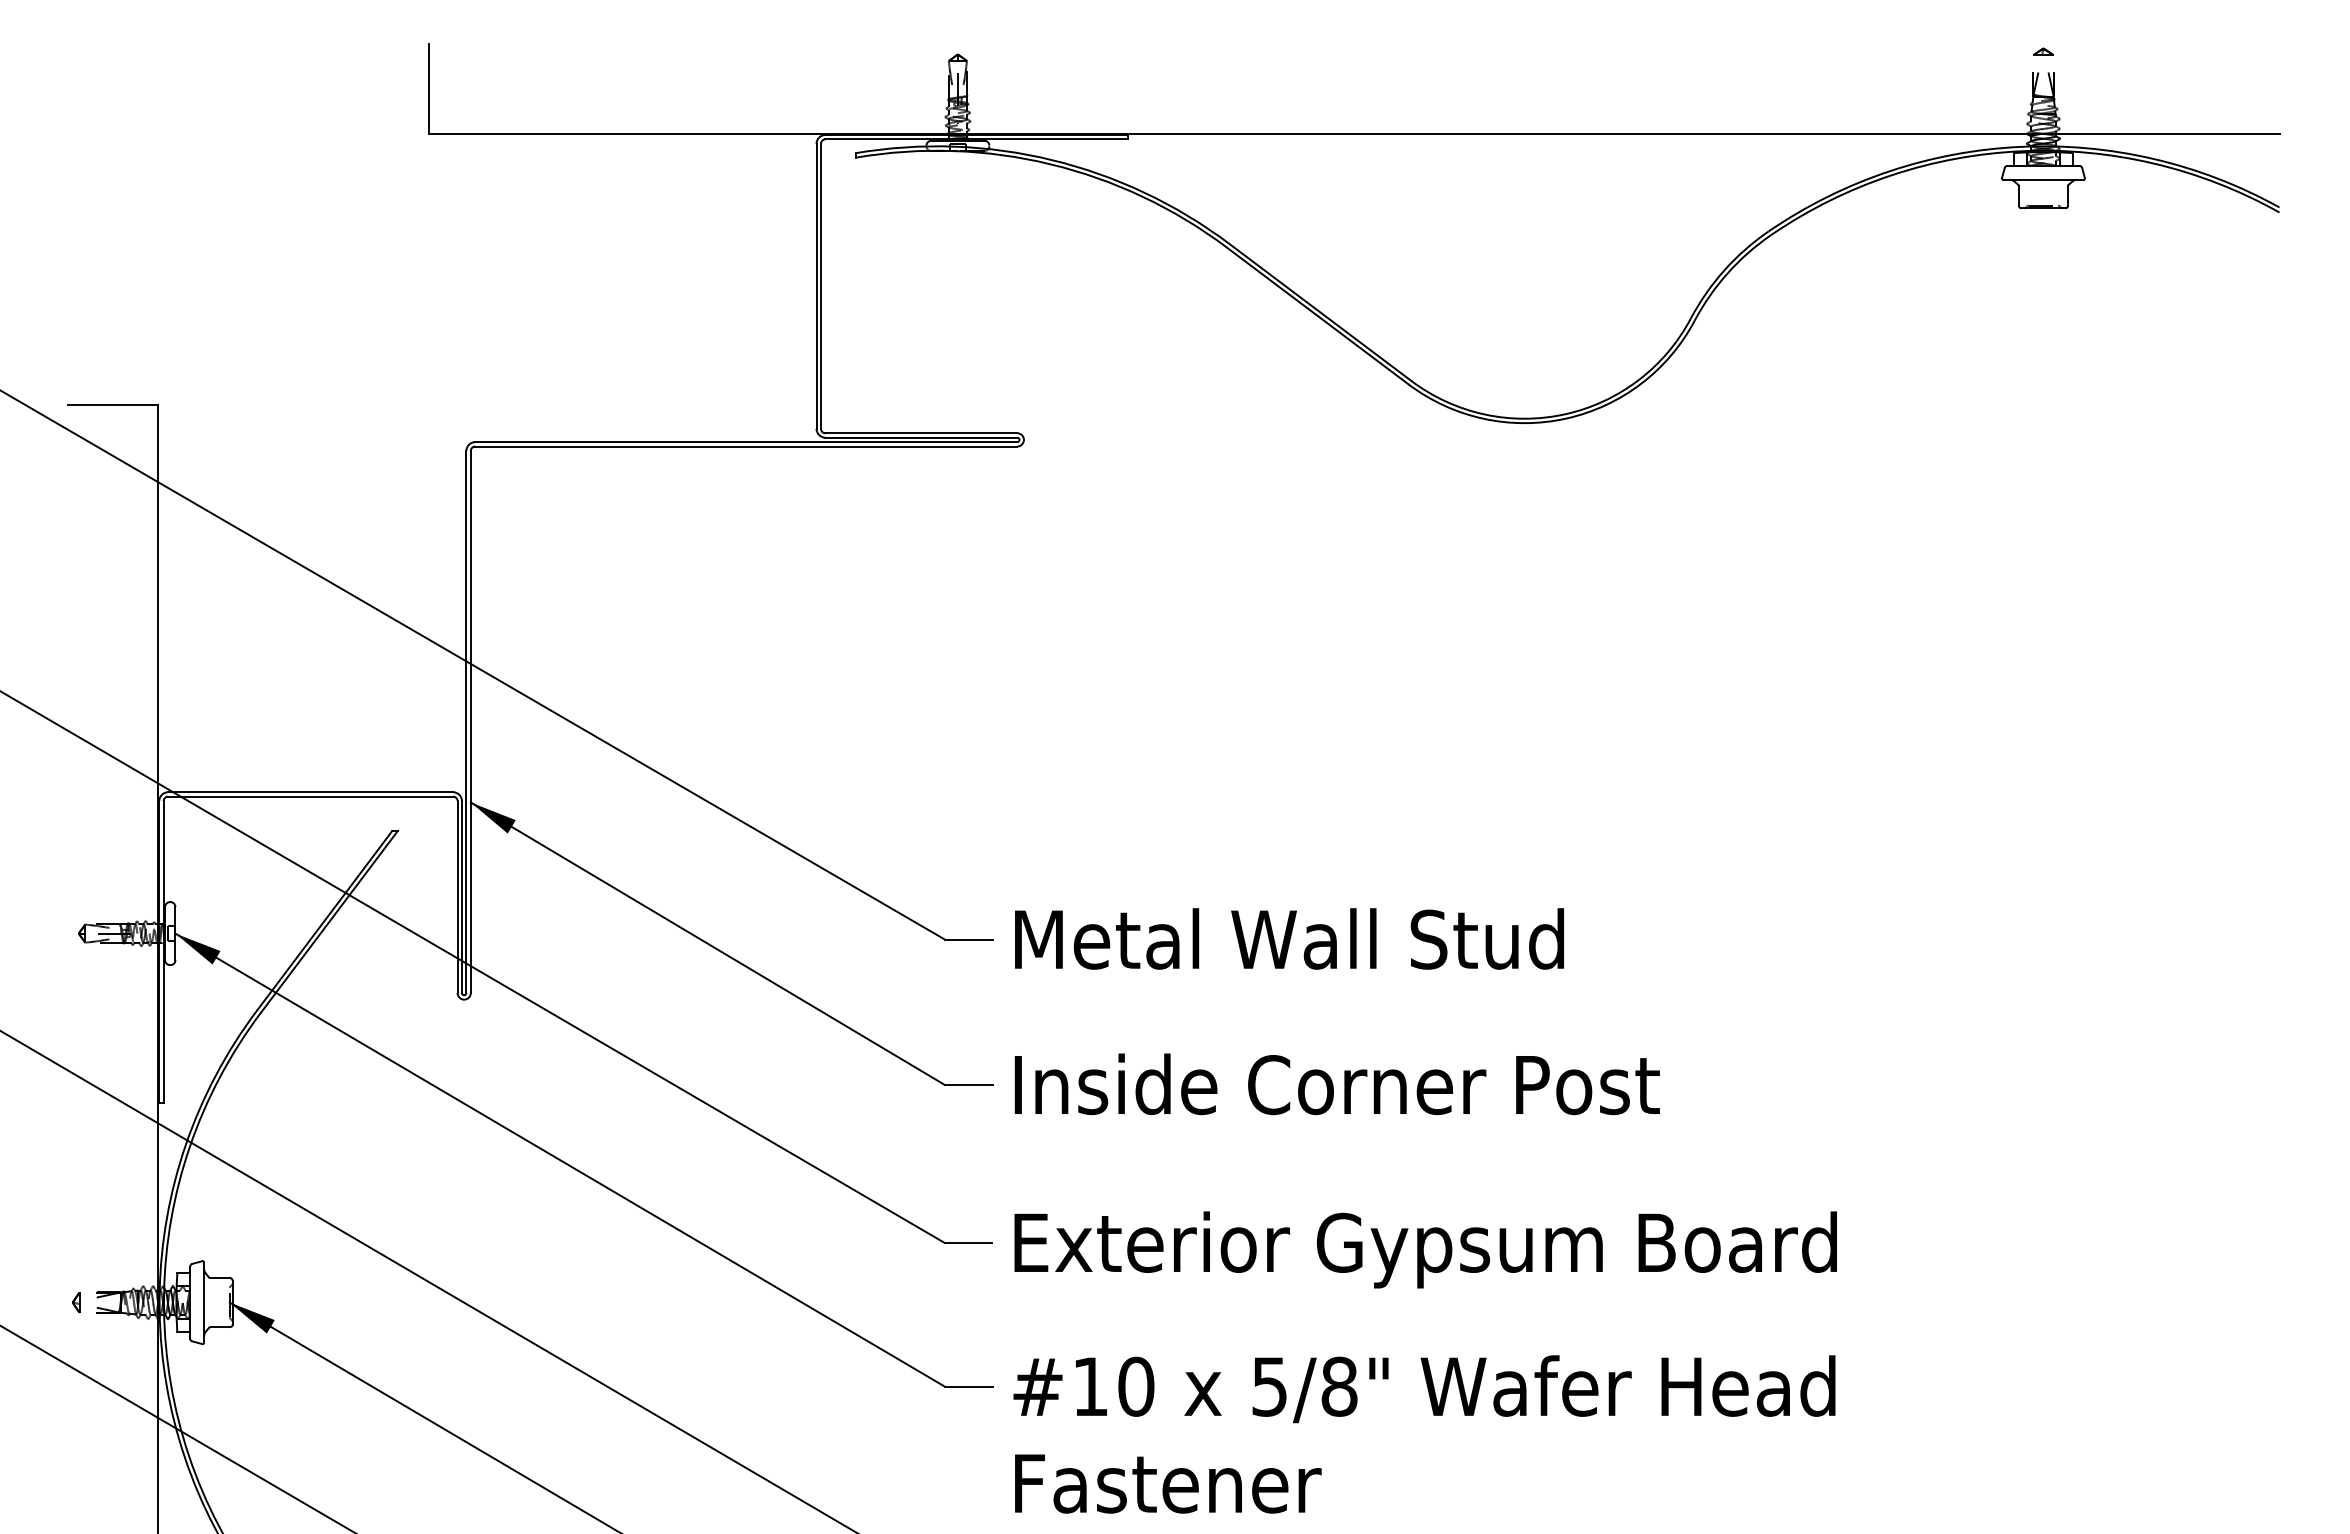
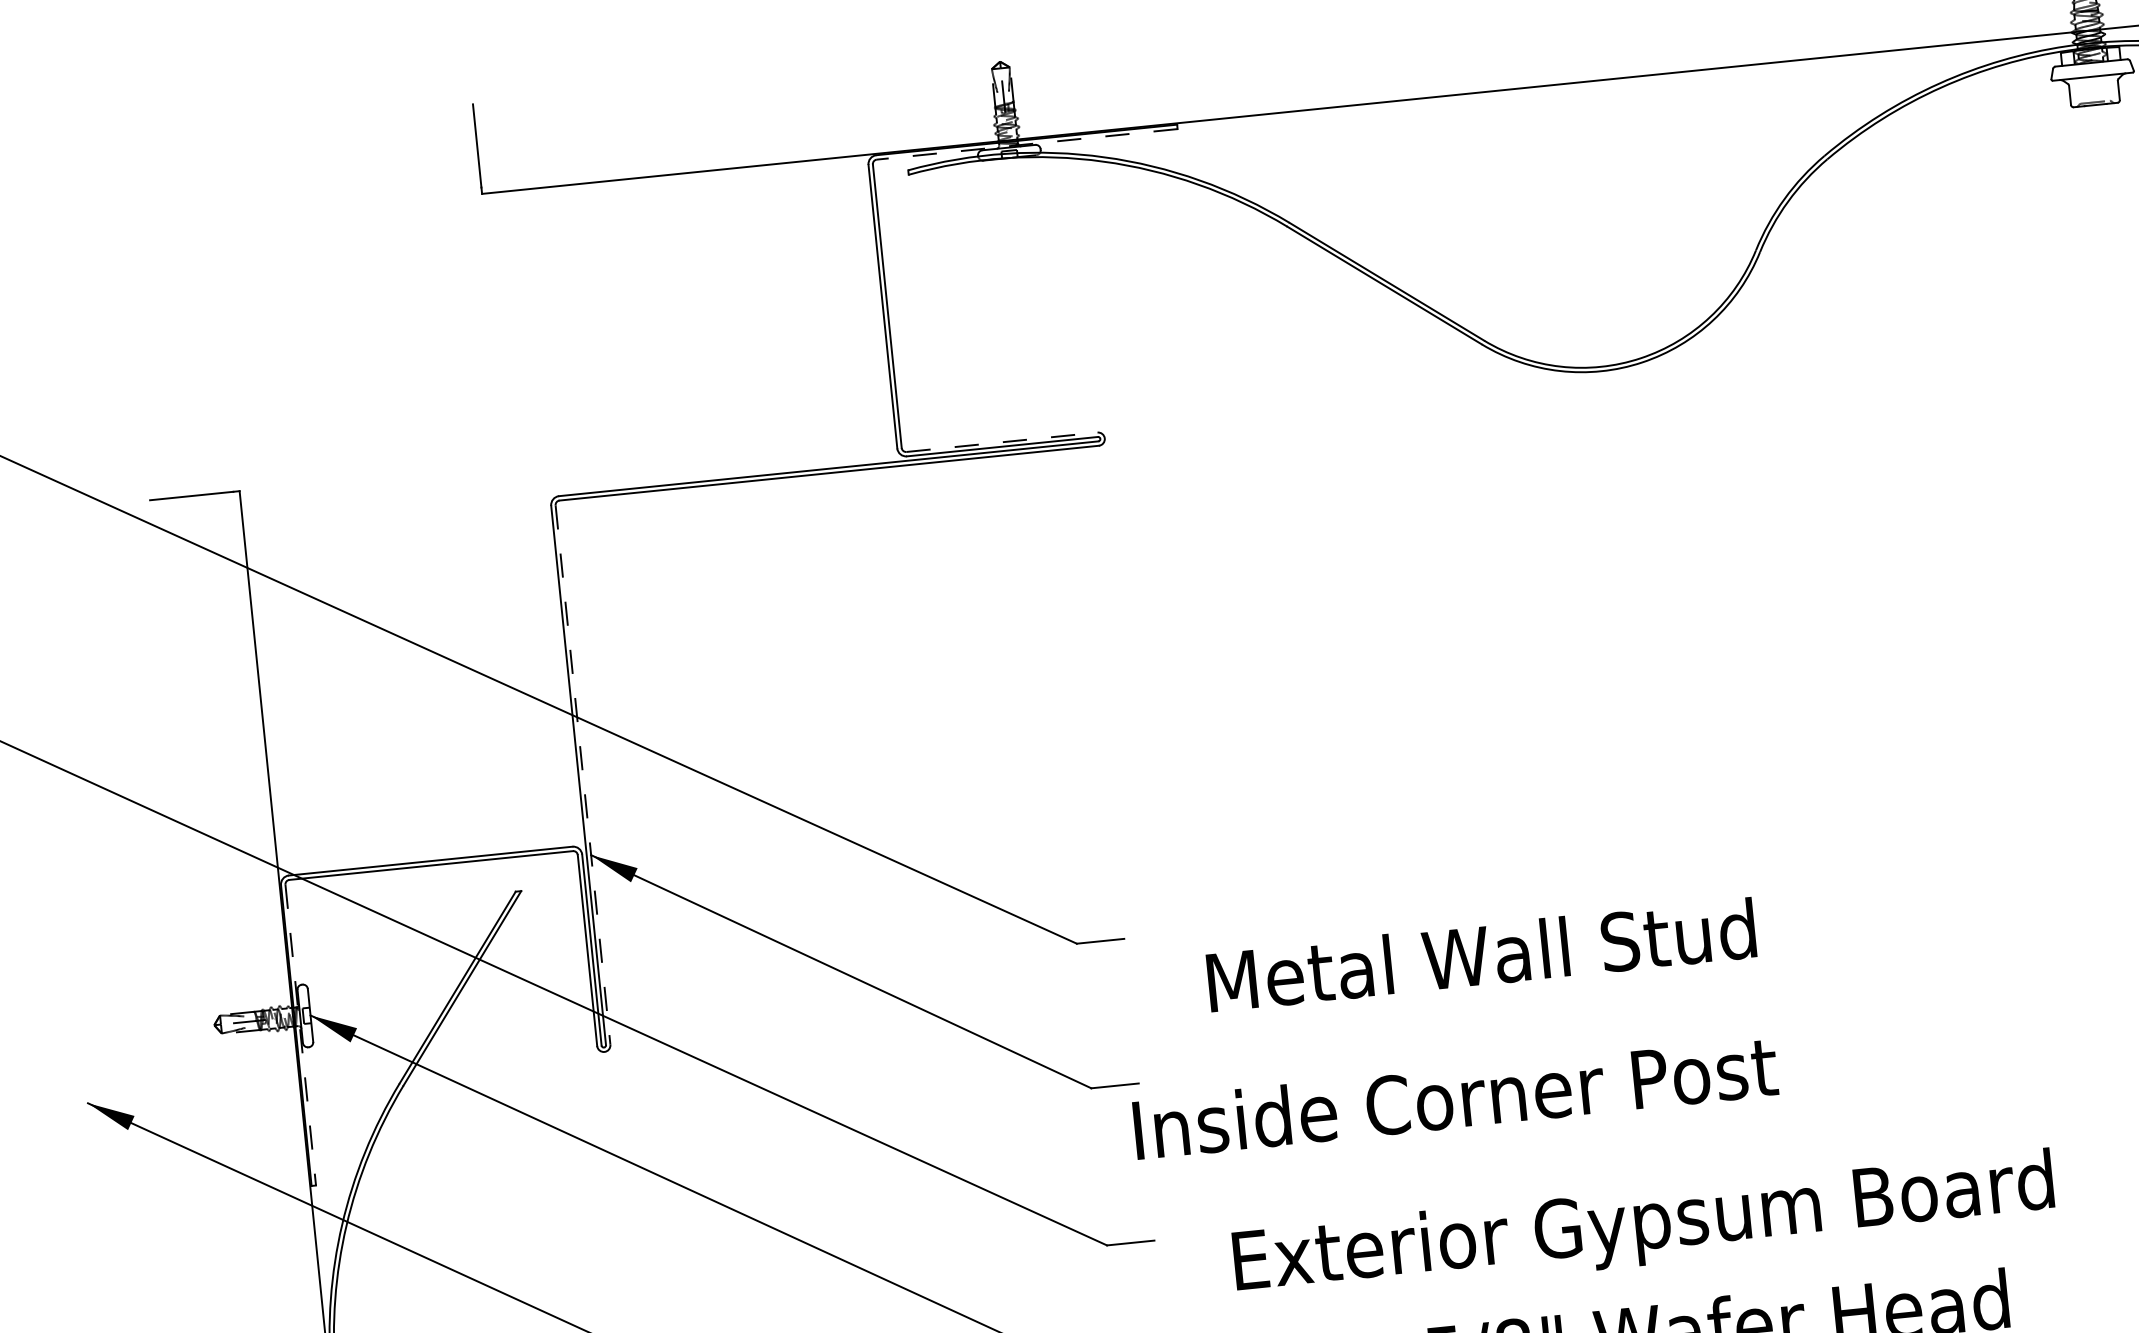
line: (976, 139) -> (1027, 144), solid -> dashed
line: (921, 433) -> (1002, 442), solid -> dashed
line: (470, 722) -> (582, 775), solid -> dashed
text: (1289, 938) -> (1481, 954), moved
line: (163, 952) -> (300, 1035), solid -> dashed
text: (1336, 1084) -> (1454, 1098), moved
text: (1425, 1249) -> (1643, 1226), moved

